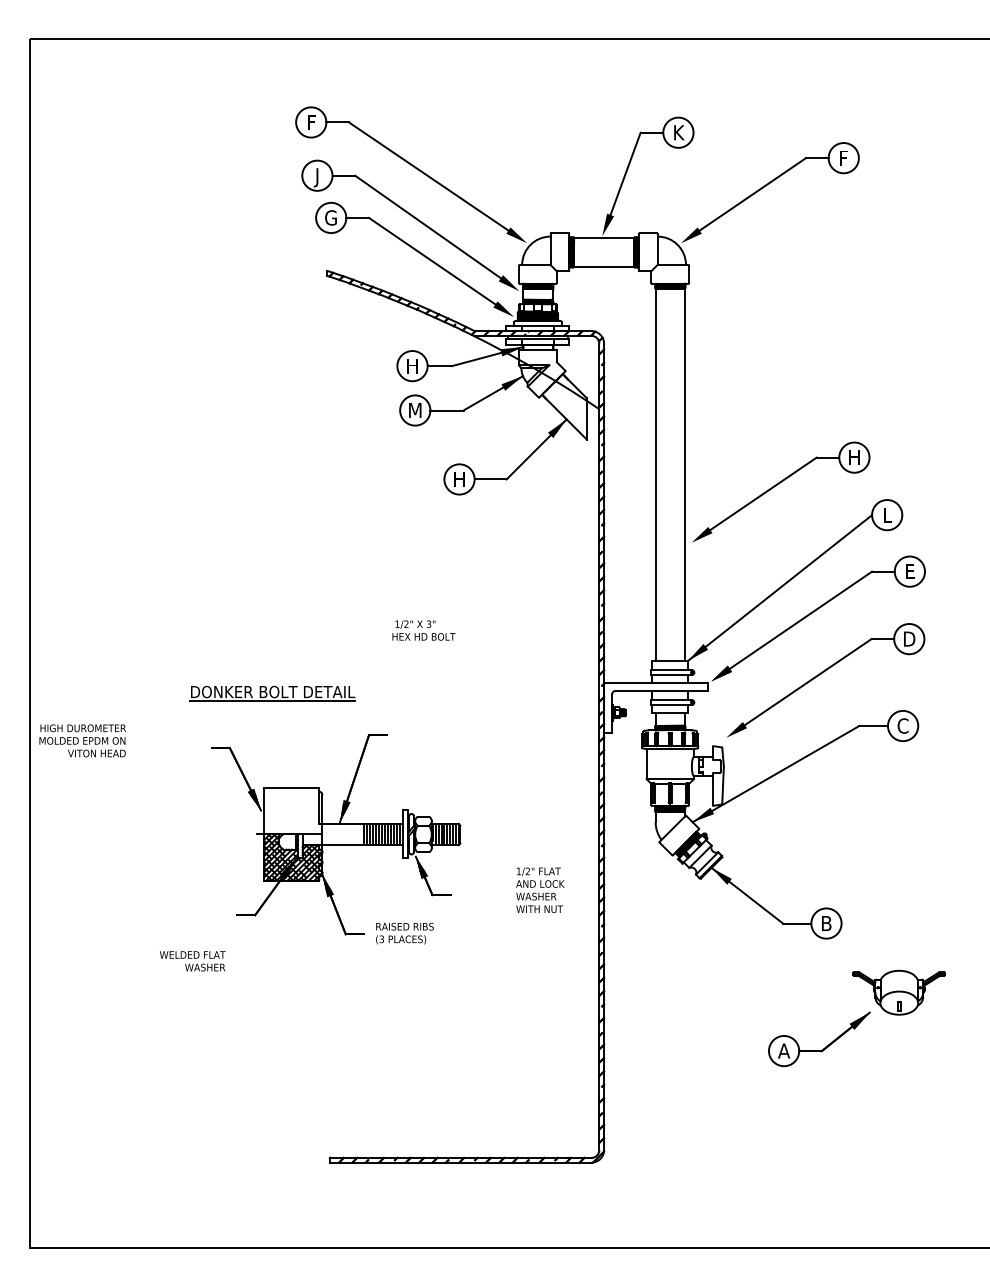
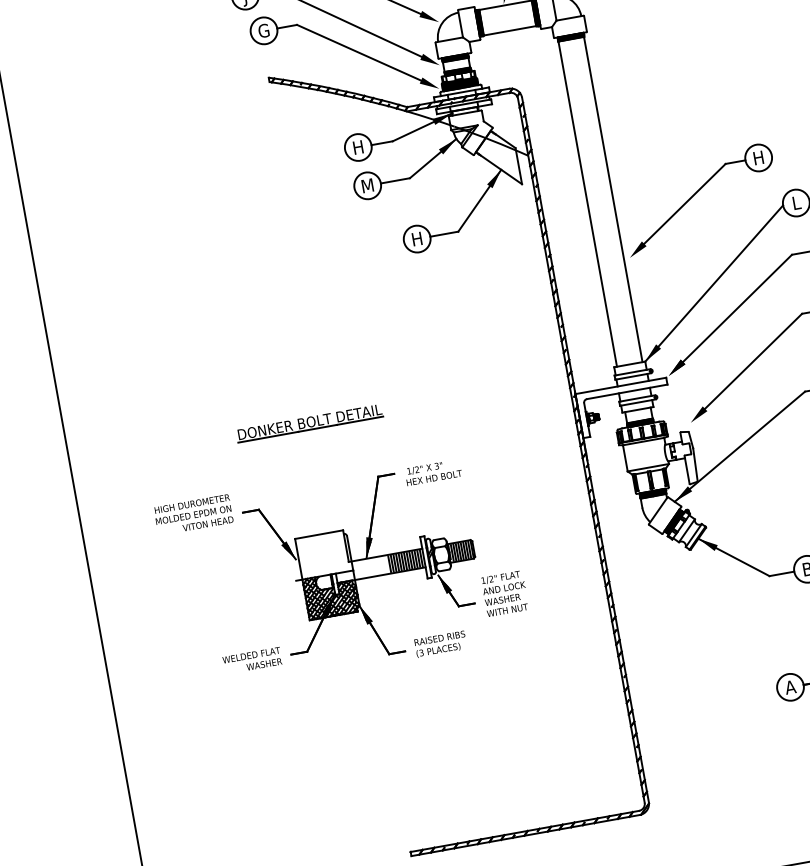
text: (423, 630) -> (433, 472), moved
part: (272, 693) -> (309, 423), moved
text: (82, 740) -> (193, 514), moved
text: (540, 889) -> (505, 592), moved
text: (192, 961) -> (252, 661), moved

